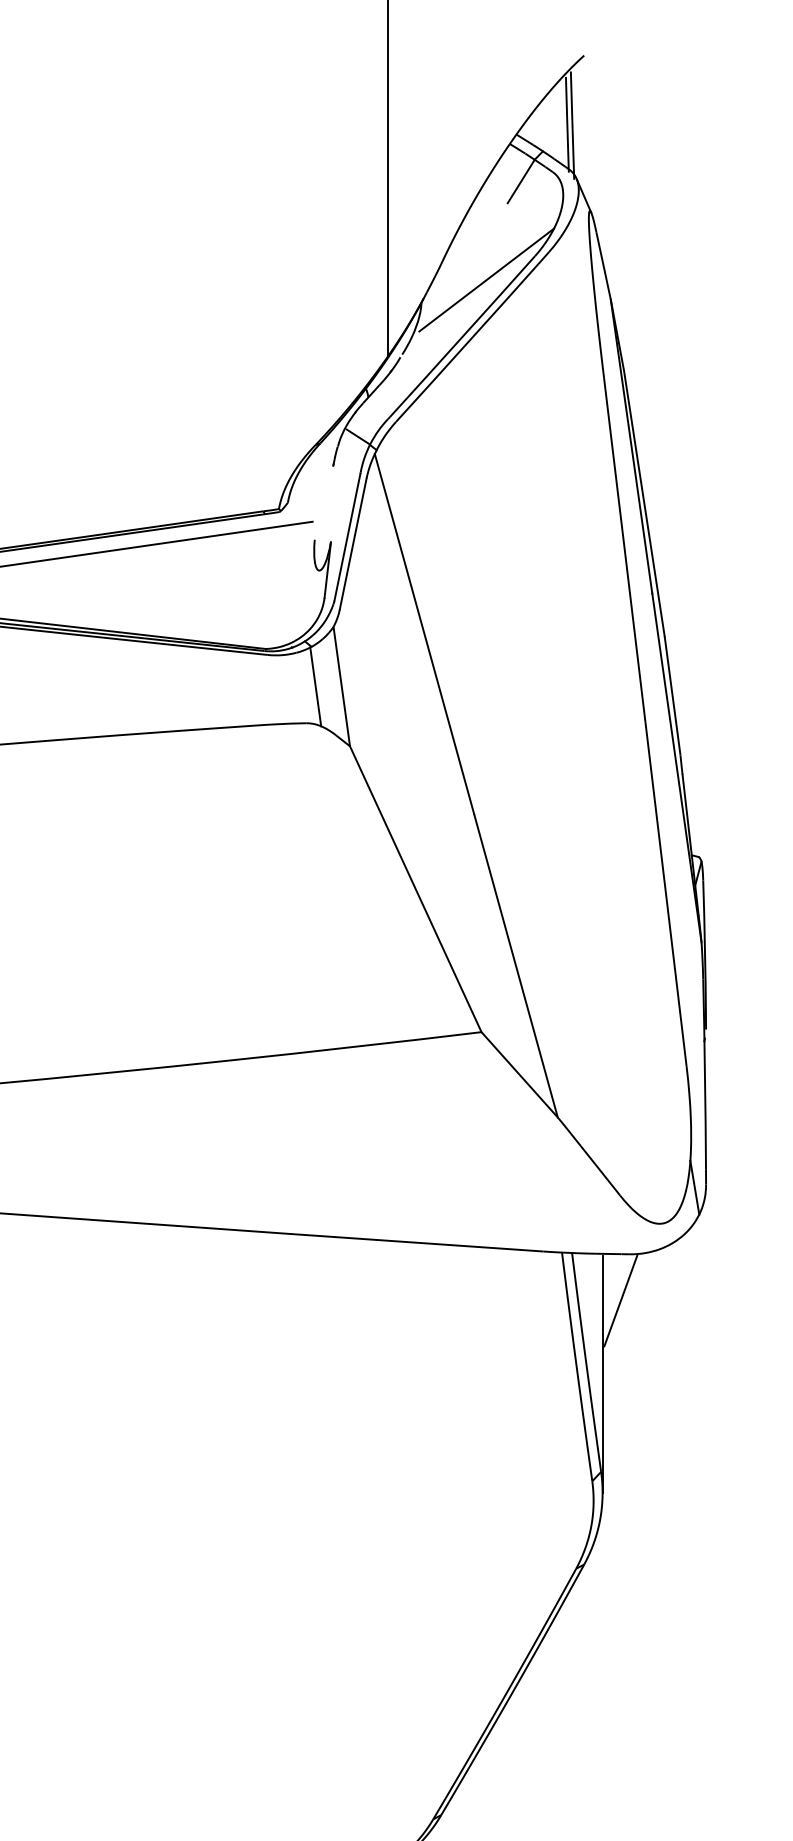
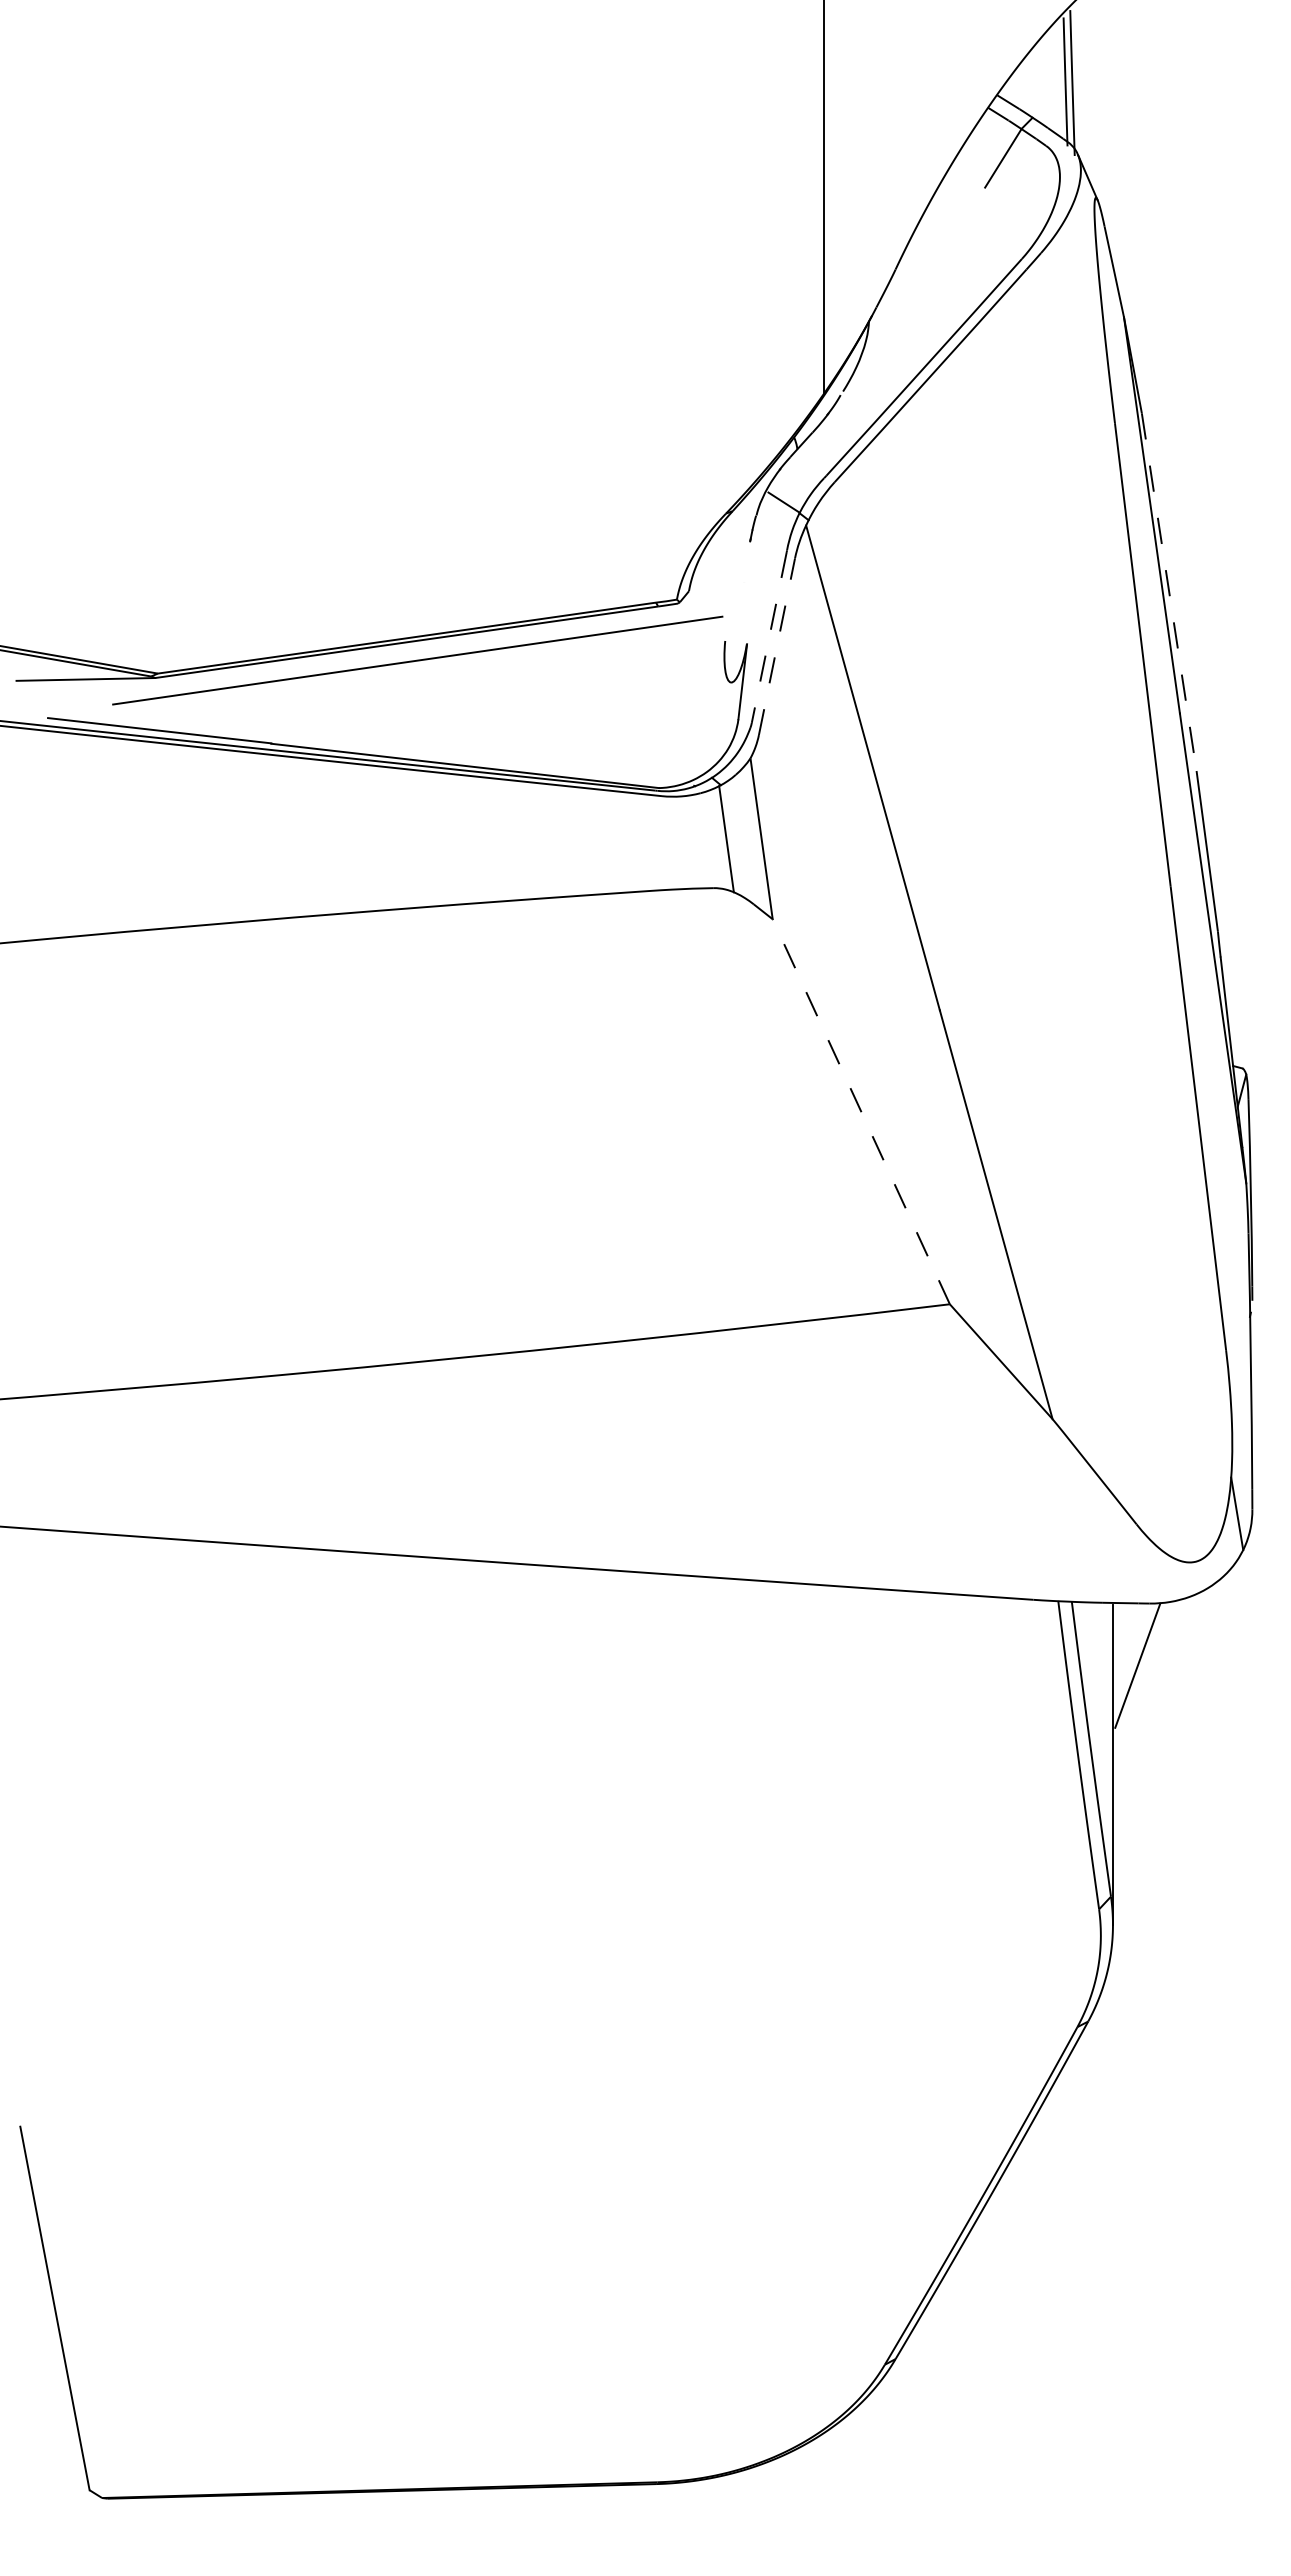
line: (486, 279) -> (956, 290), removed
line: (644, 503) -> (1169, 592), solid -> dashed
line: (347, 537) -> (769, 637), solid -> dashed
line: (353, 543) -> (777, 646), solid -> dashed
line: (415, 889) -> (861, 1111), solid -> dashed

